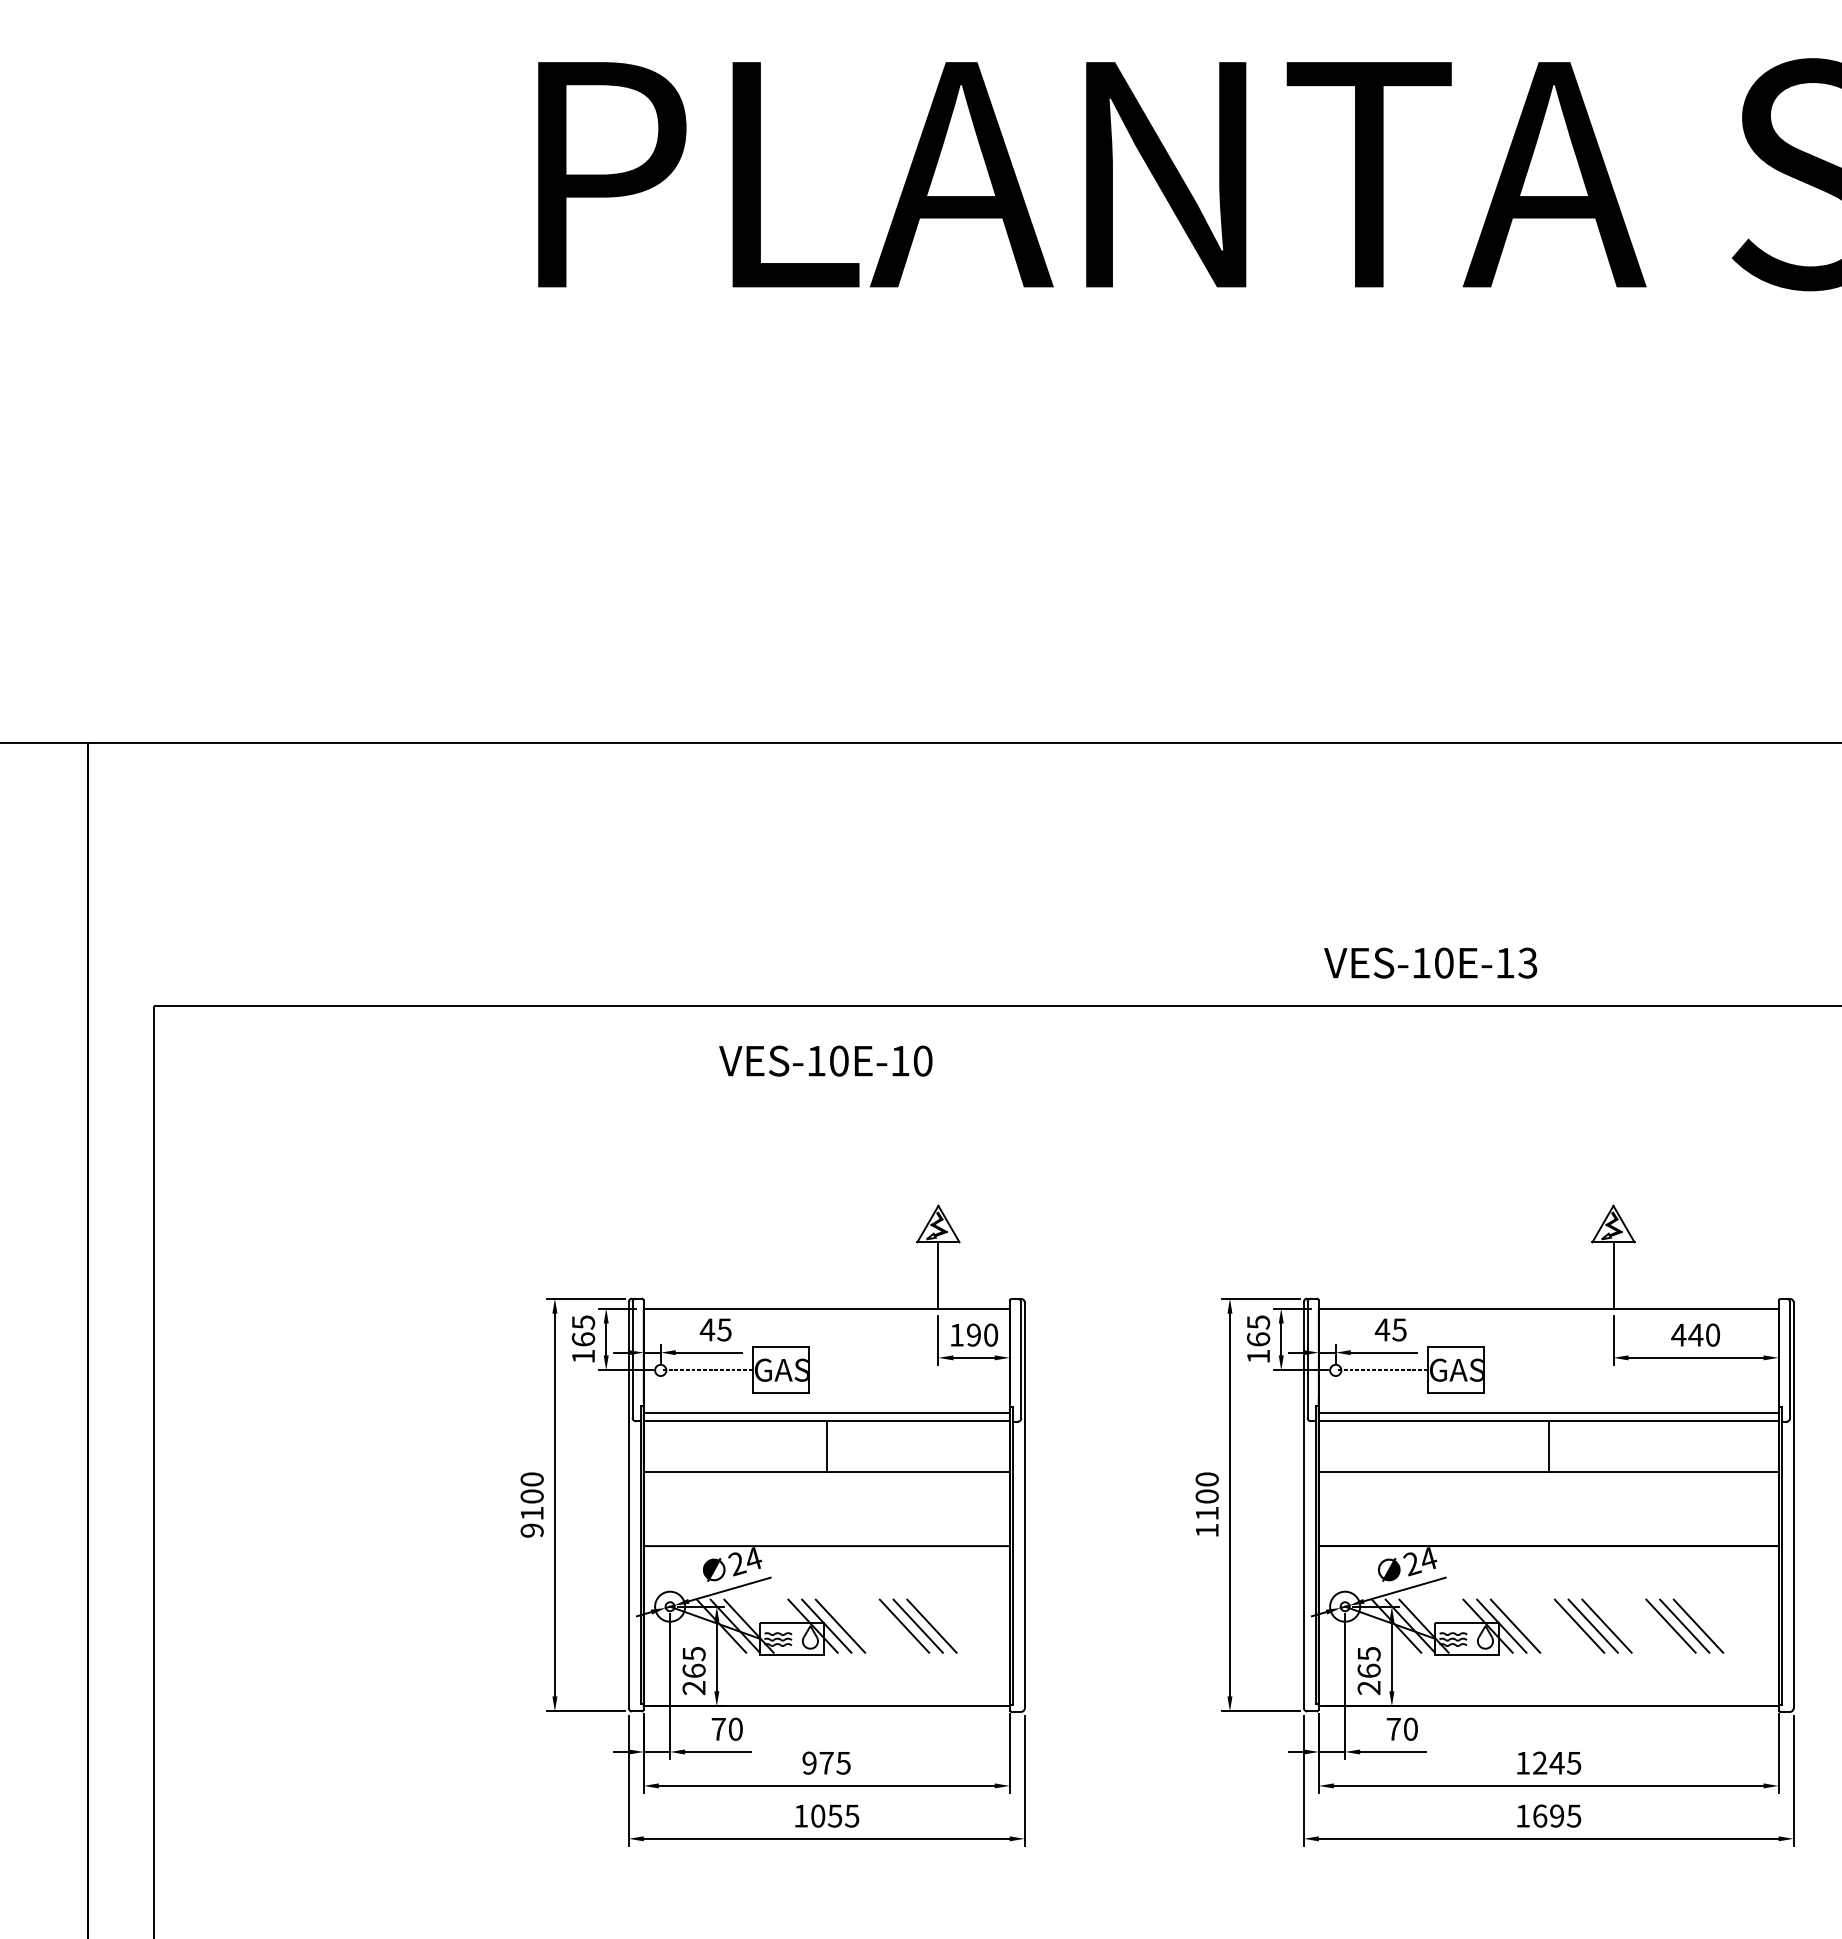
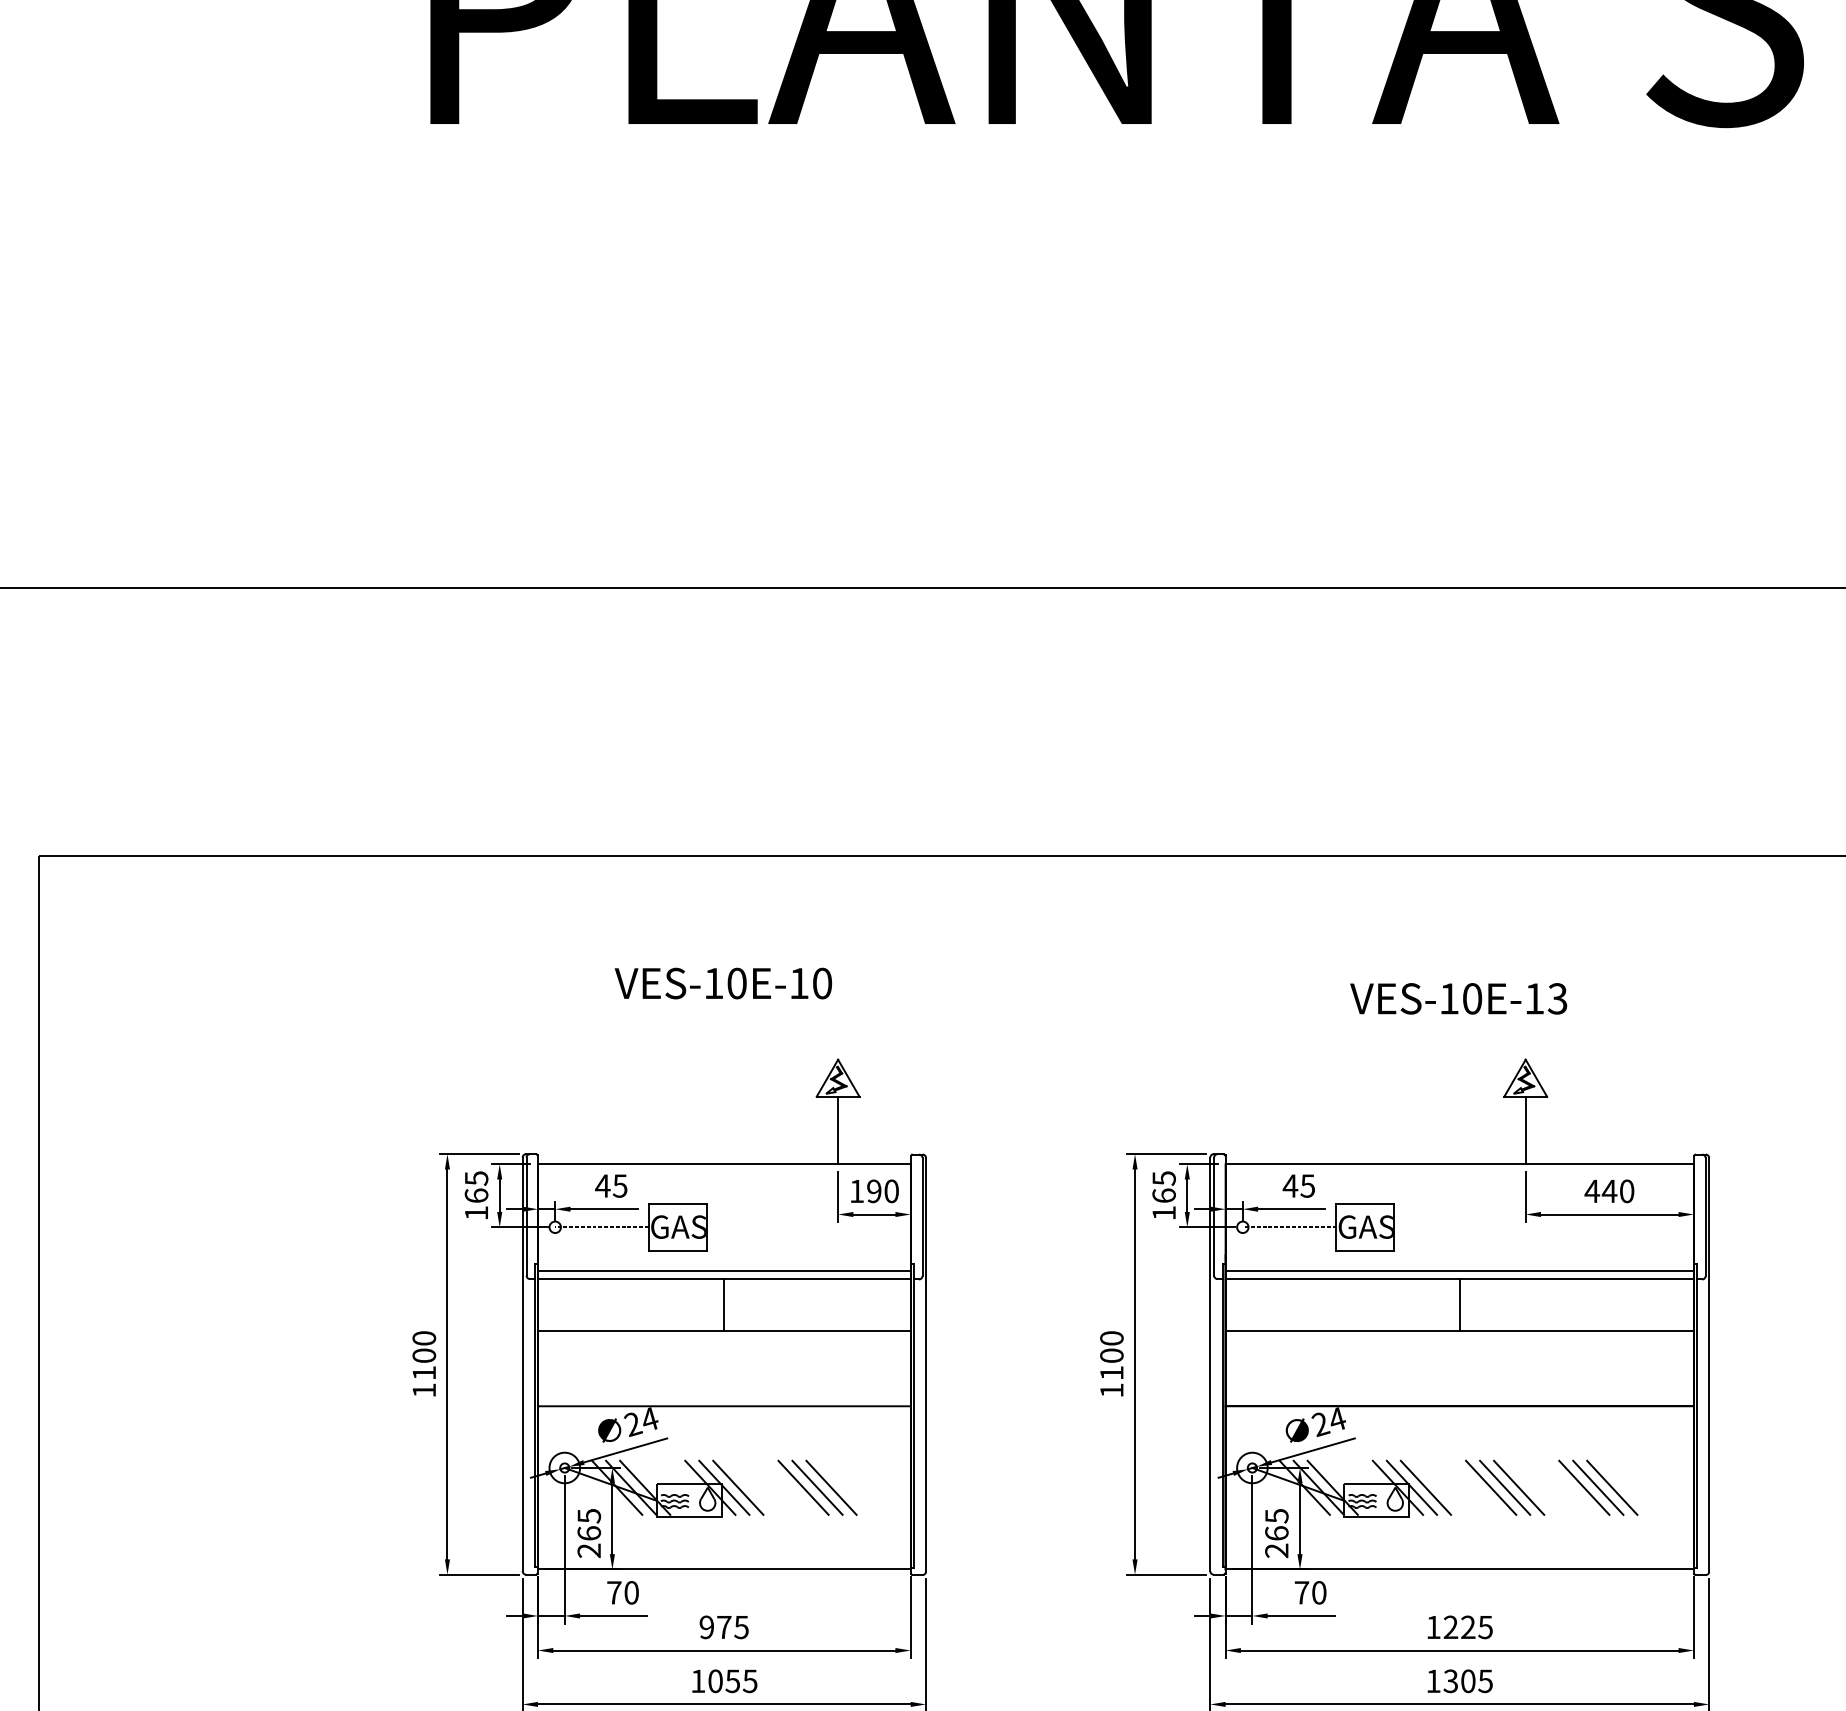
text: (1430, 962) -> (1458, 998), moved
text: (825, 1060) -> (723, 982), moved
text: (531, 1530) -> (423, 1390), 9100 -> 1100
text: (1556, 1762) -> (1467, 1626), 1245 -> 1225
text: (1548, 1815) -> (1459, 1680), 1695 -> 1305

